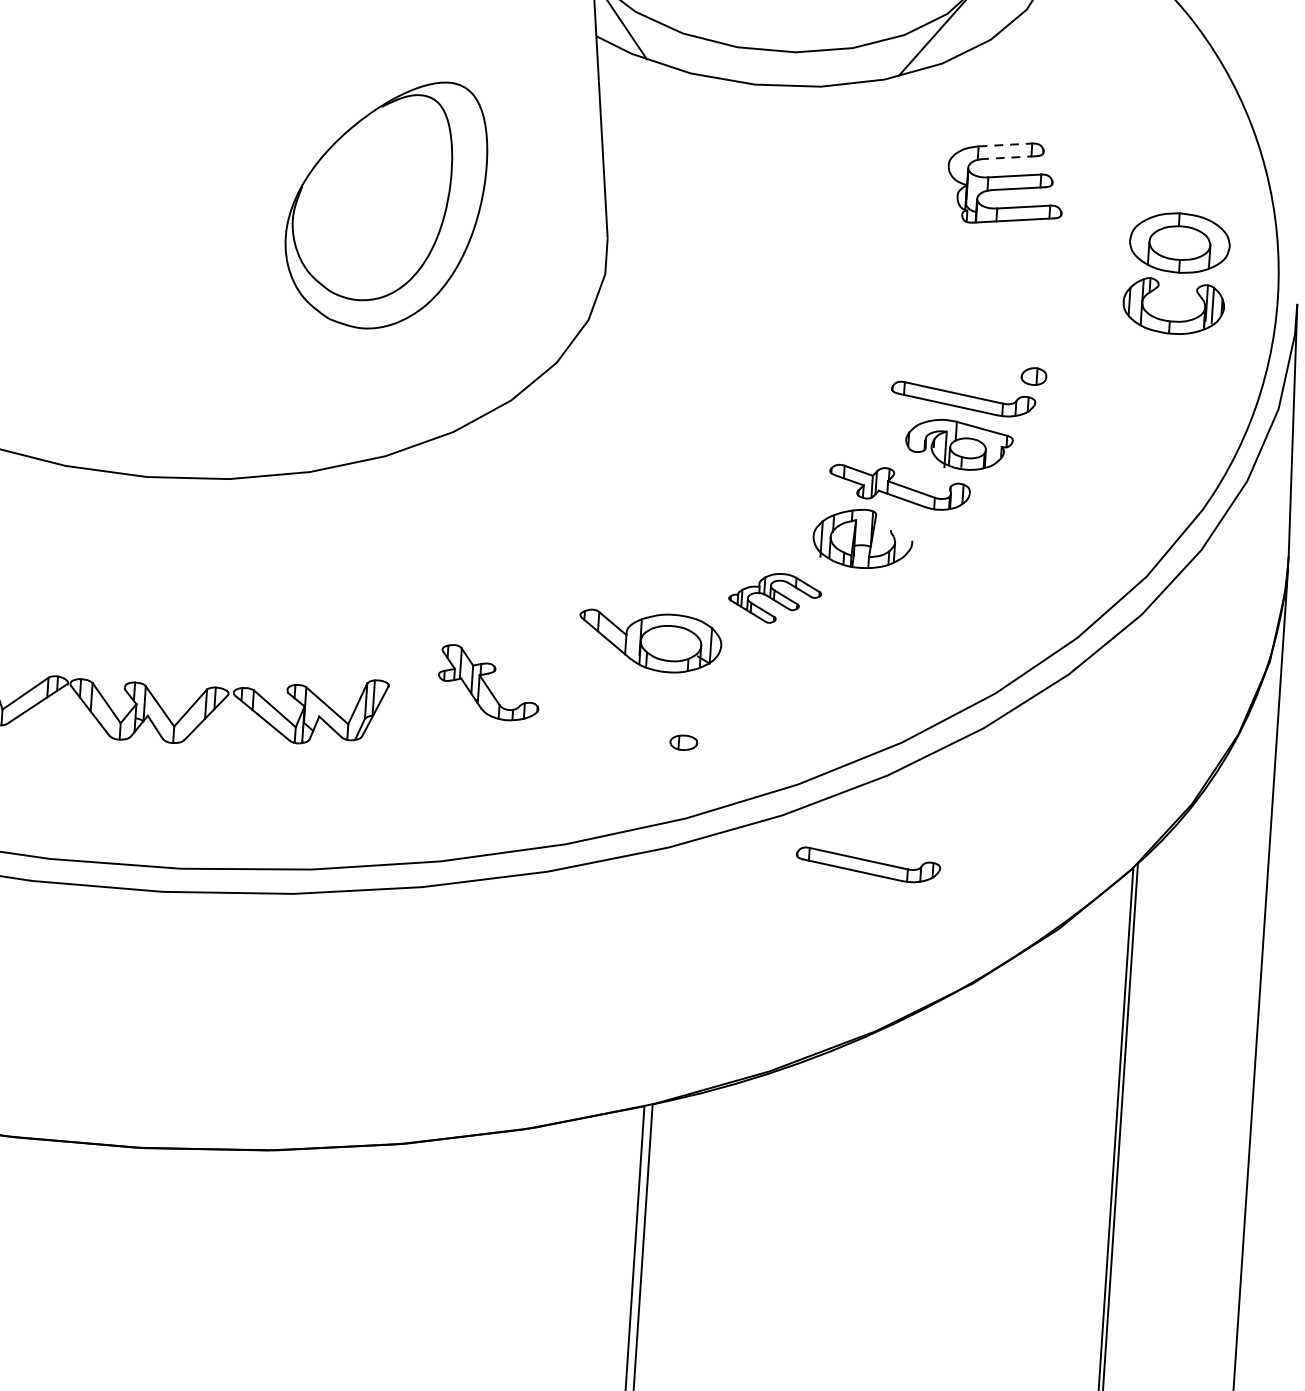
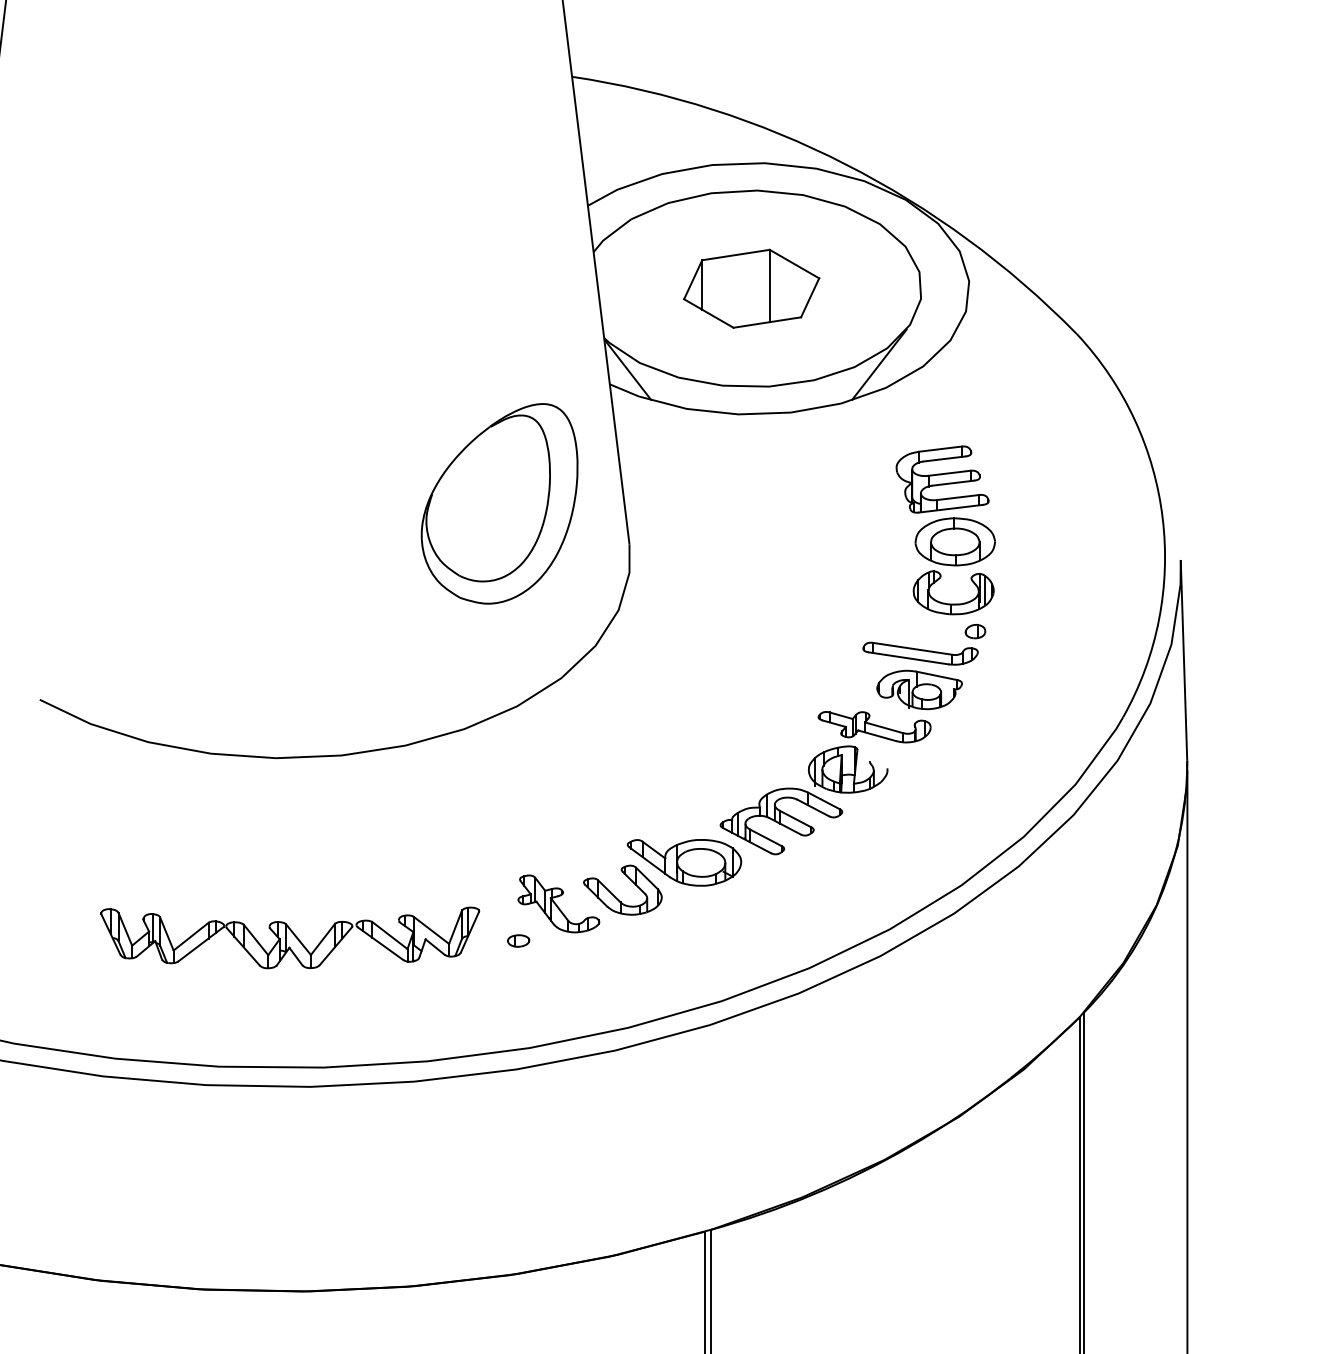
line: (1006, 145) -> (941, 449), dashed -> solid
line: (1009, 158) -> (944, 459), dashed -> solid
part: (385, 203) -> (499, 503), moved
part: (1175, 273) -> (953, 566), moved
part: (775, 598) -> (781, 821), size x1.67
part: (564, 681) -> (618, 898), added
part: (683, 742) -> (518, 940), moved
part: (868, 865) -> (869, 1028), removed

